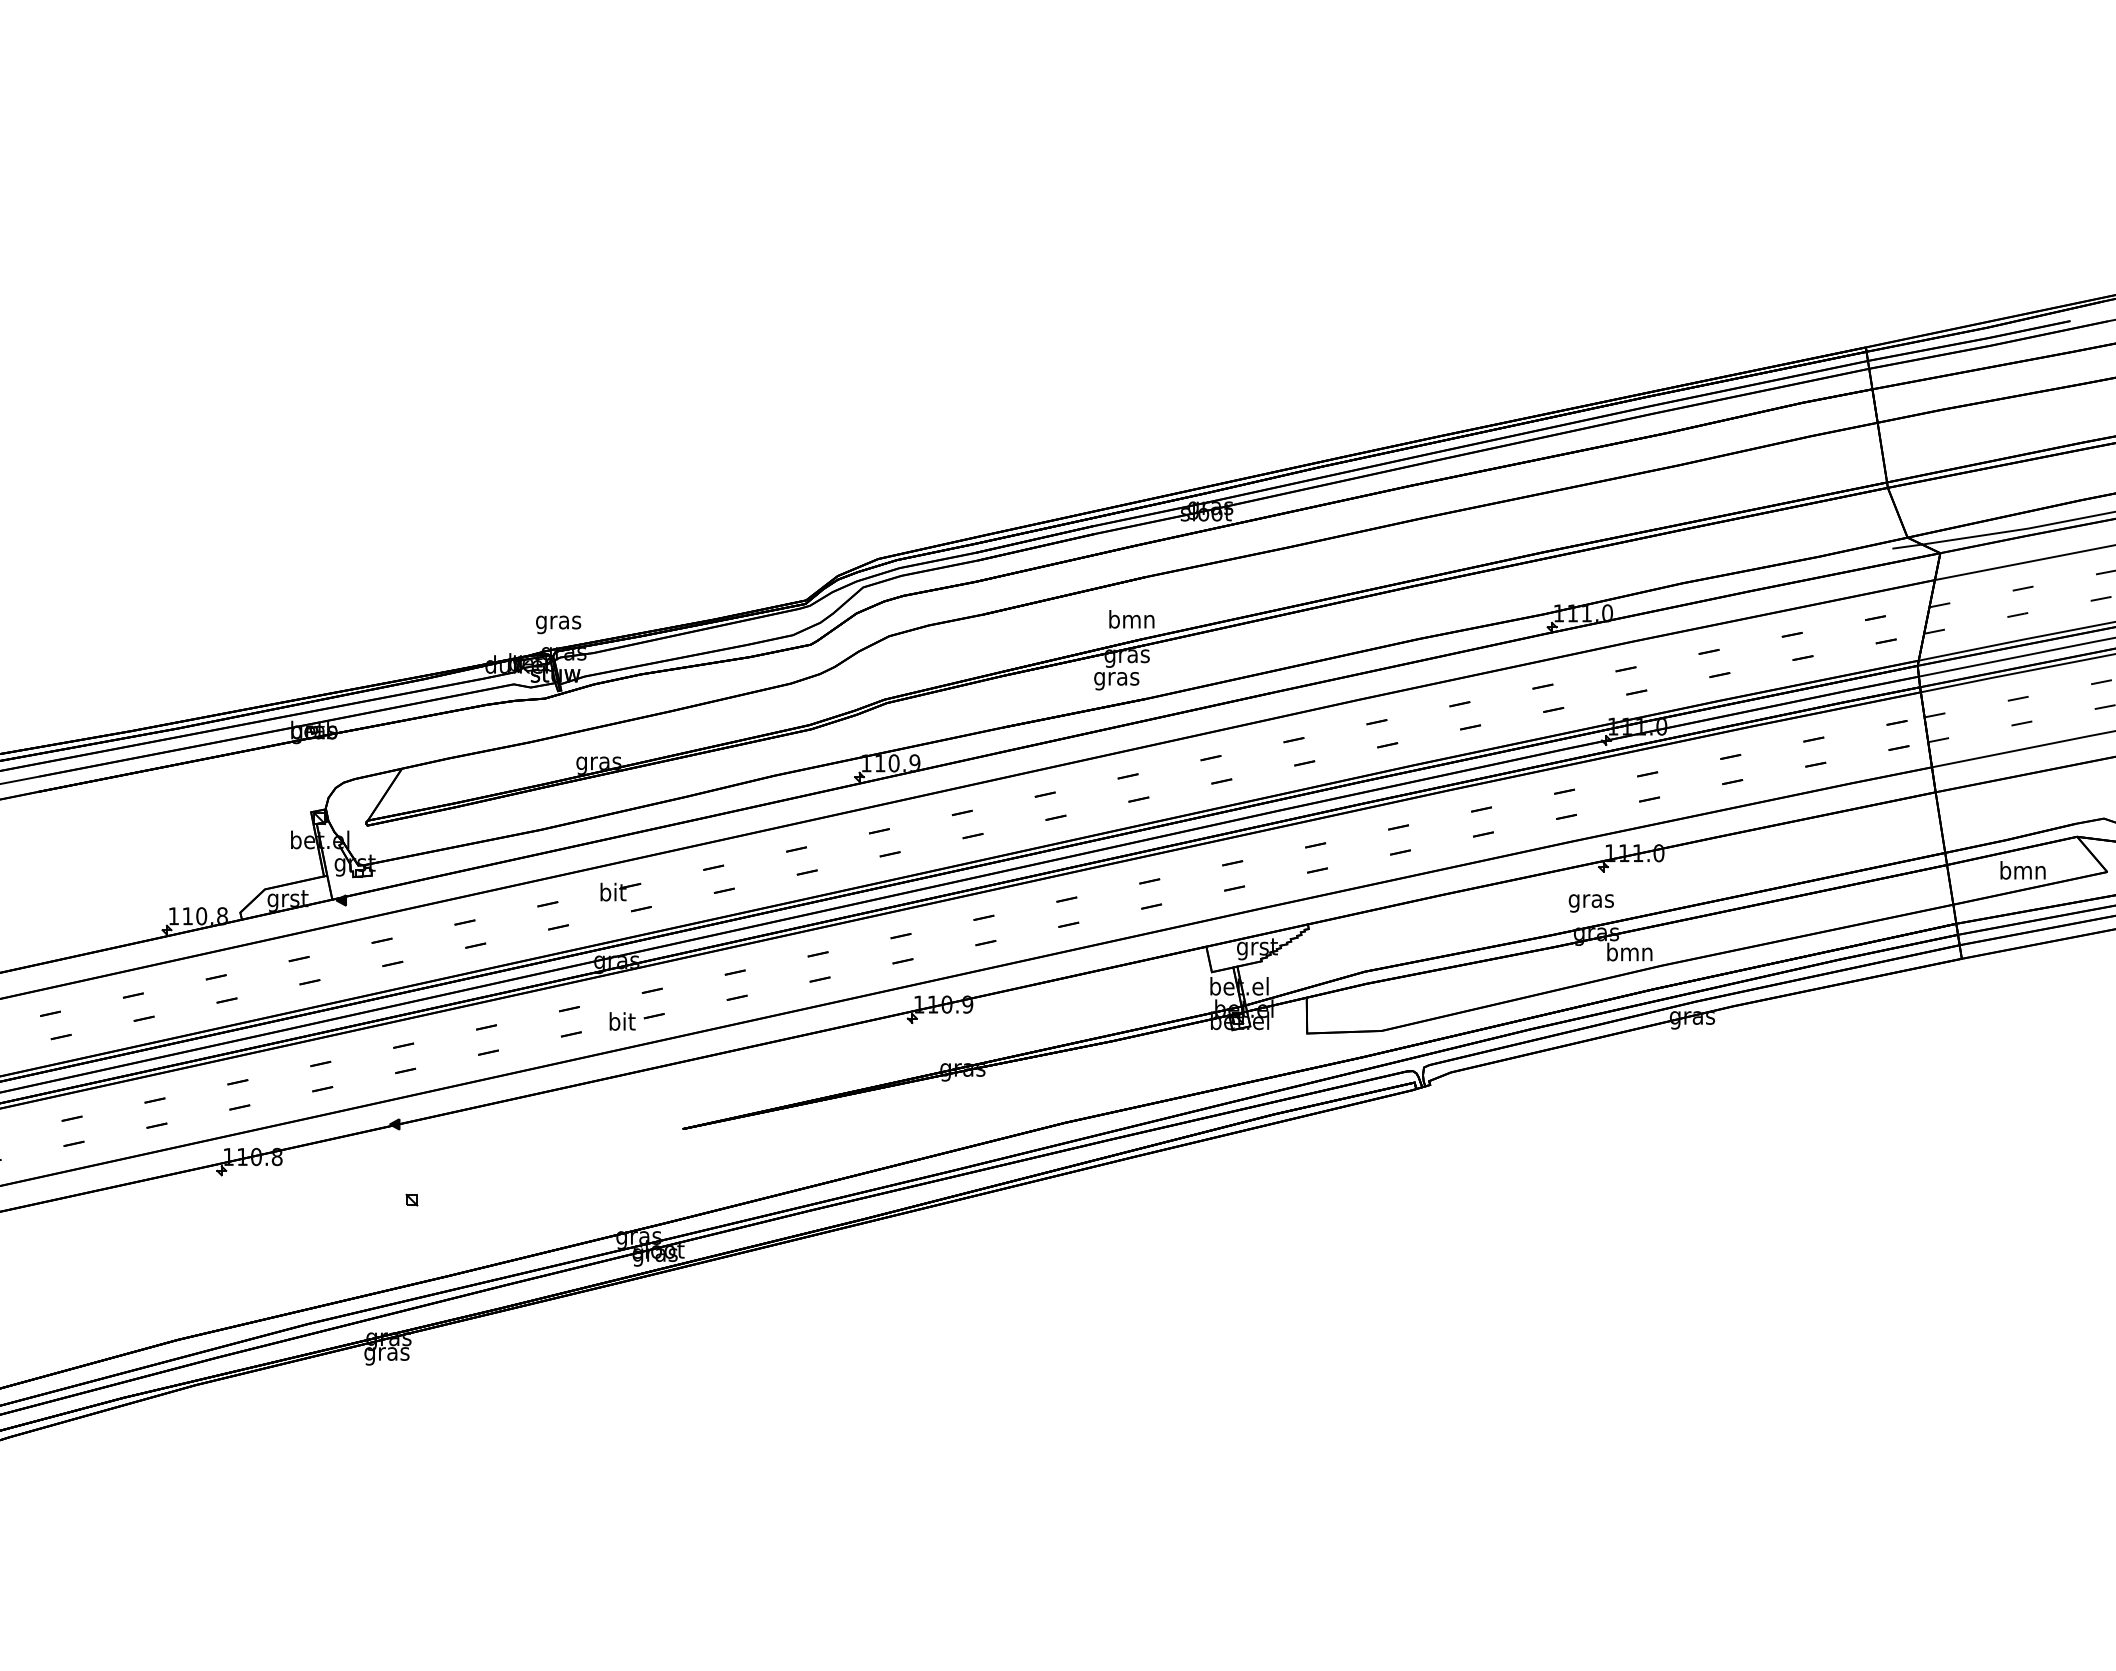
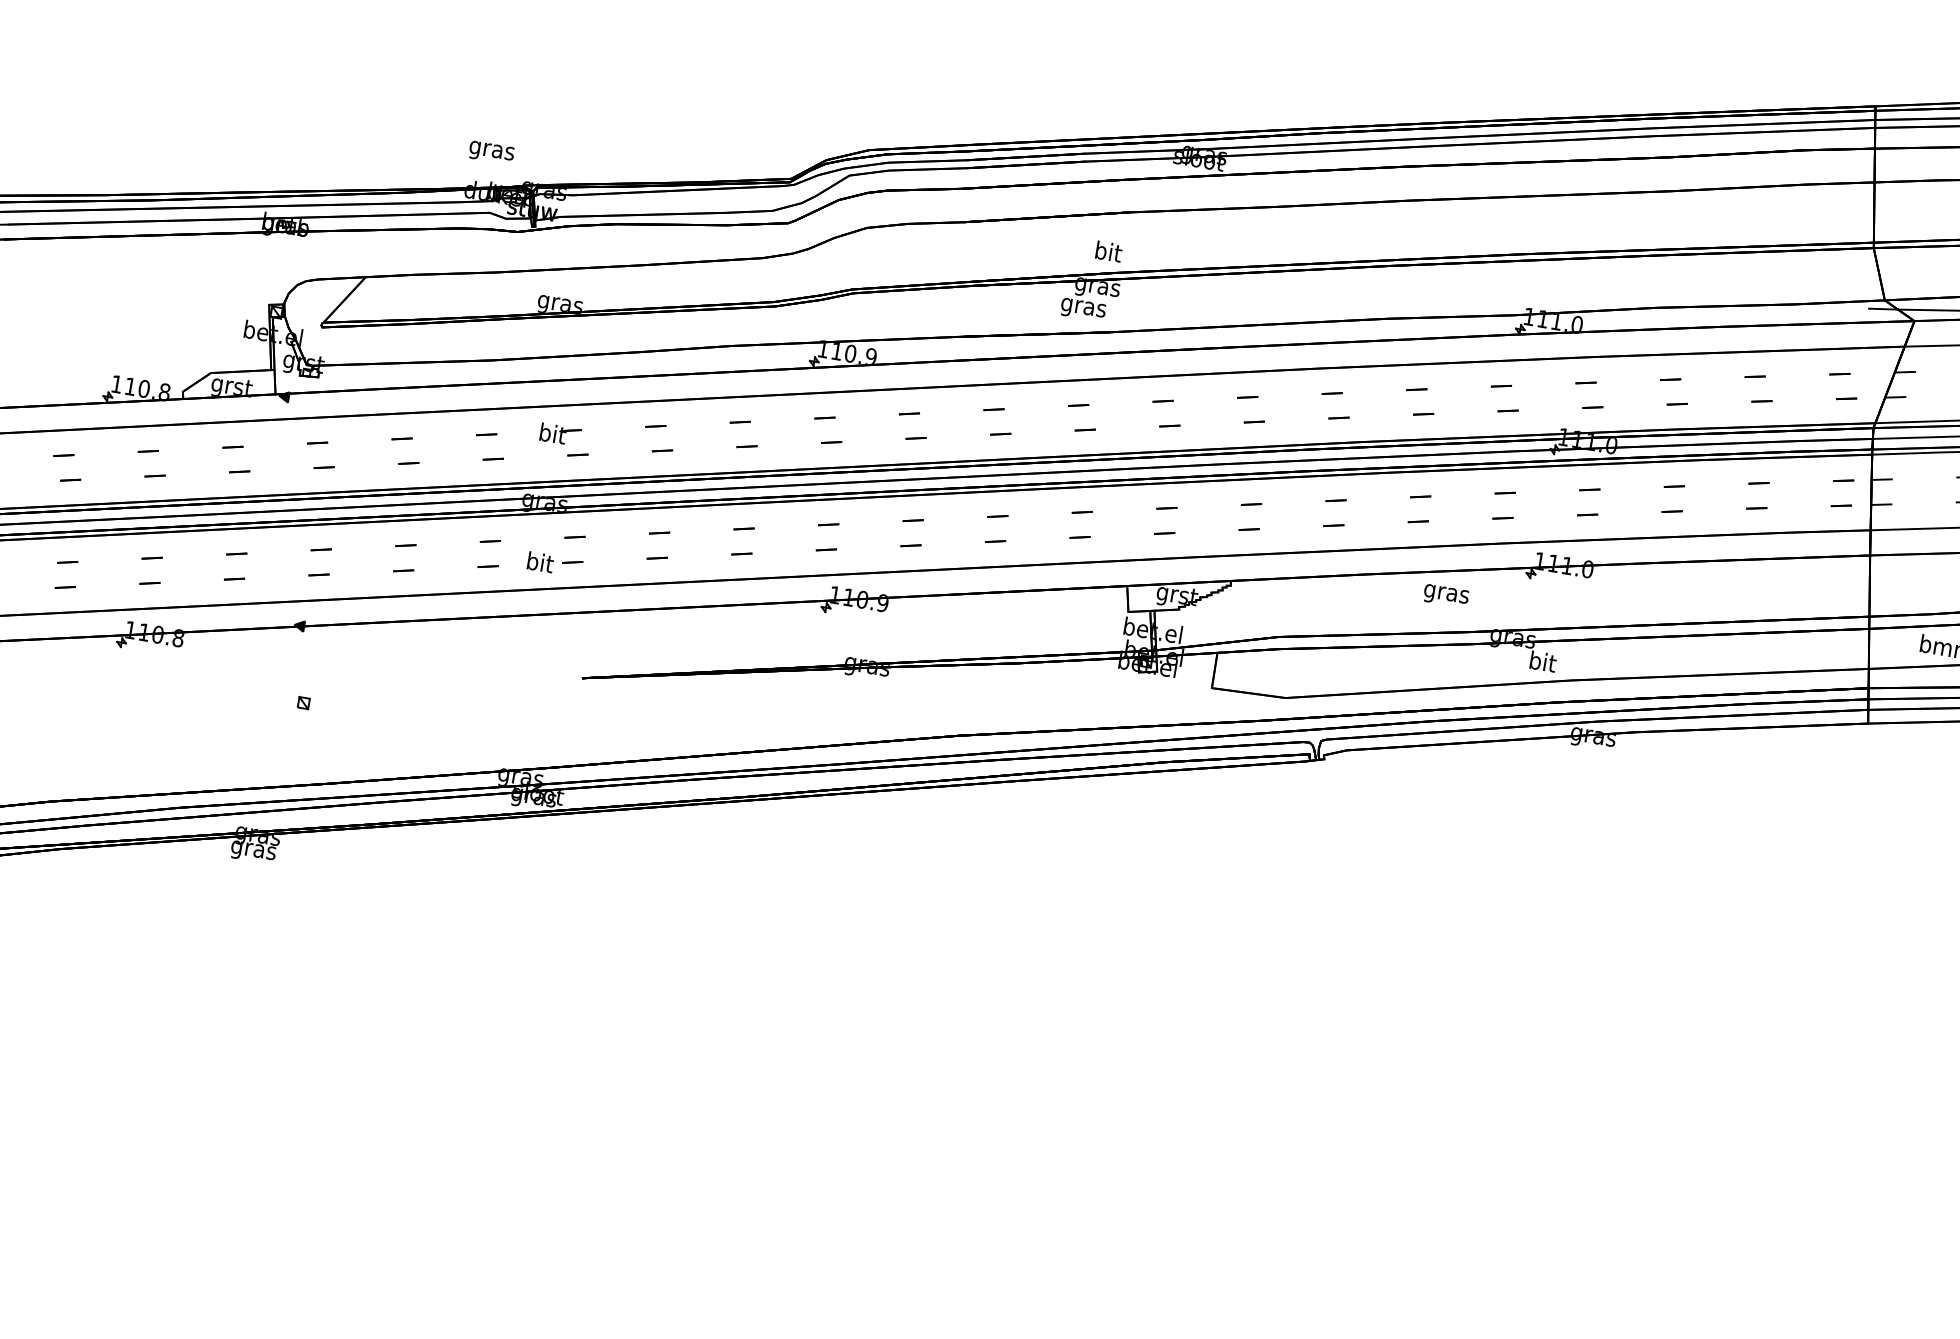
text: (1131, 619) -> (1108, 251), bmn -> bit
text: (558, 624) -> (491, 152), moved
text: (1590, 903) -> (1445, 596), moved
text: (1629, 951) -> (1542, 661), bmn -> bit

